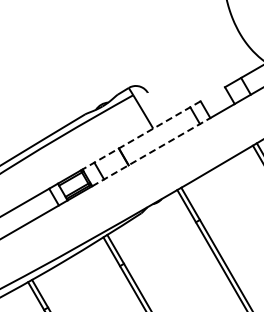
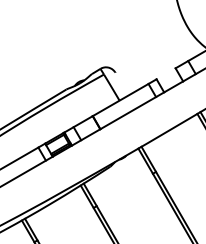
line: (141, 135) -> (110, 105), dashed -> solid
line: (151, 151) -> (118, 118), dashed -> solid

